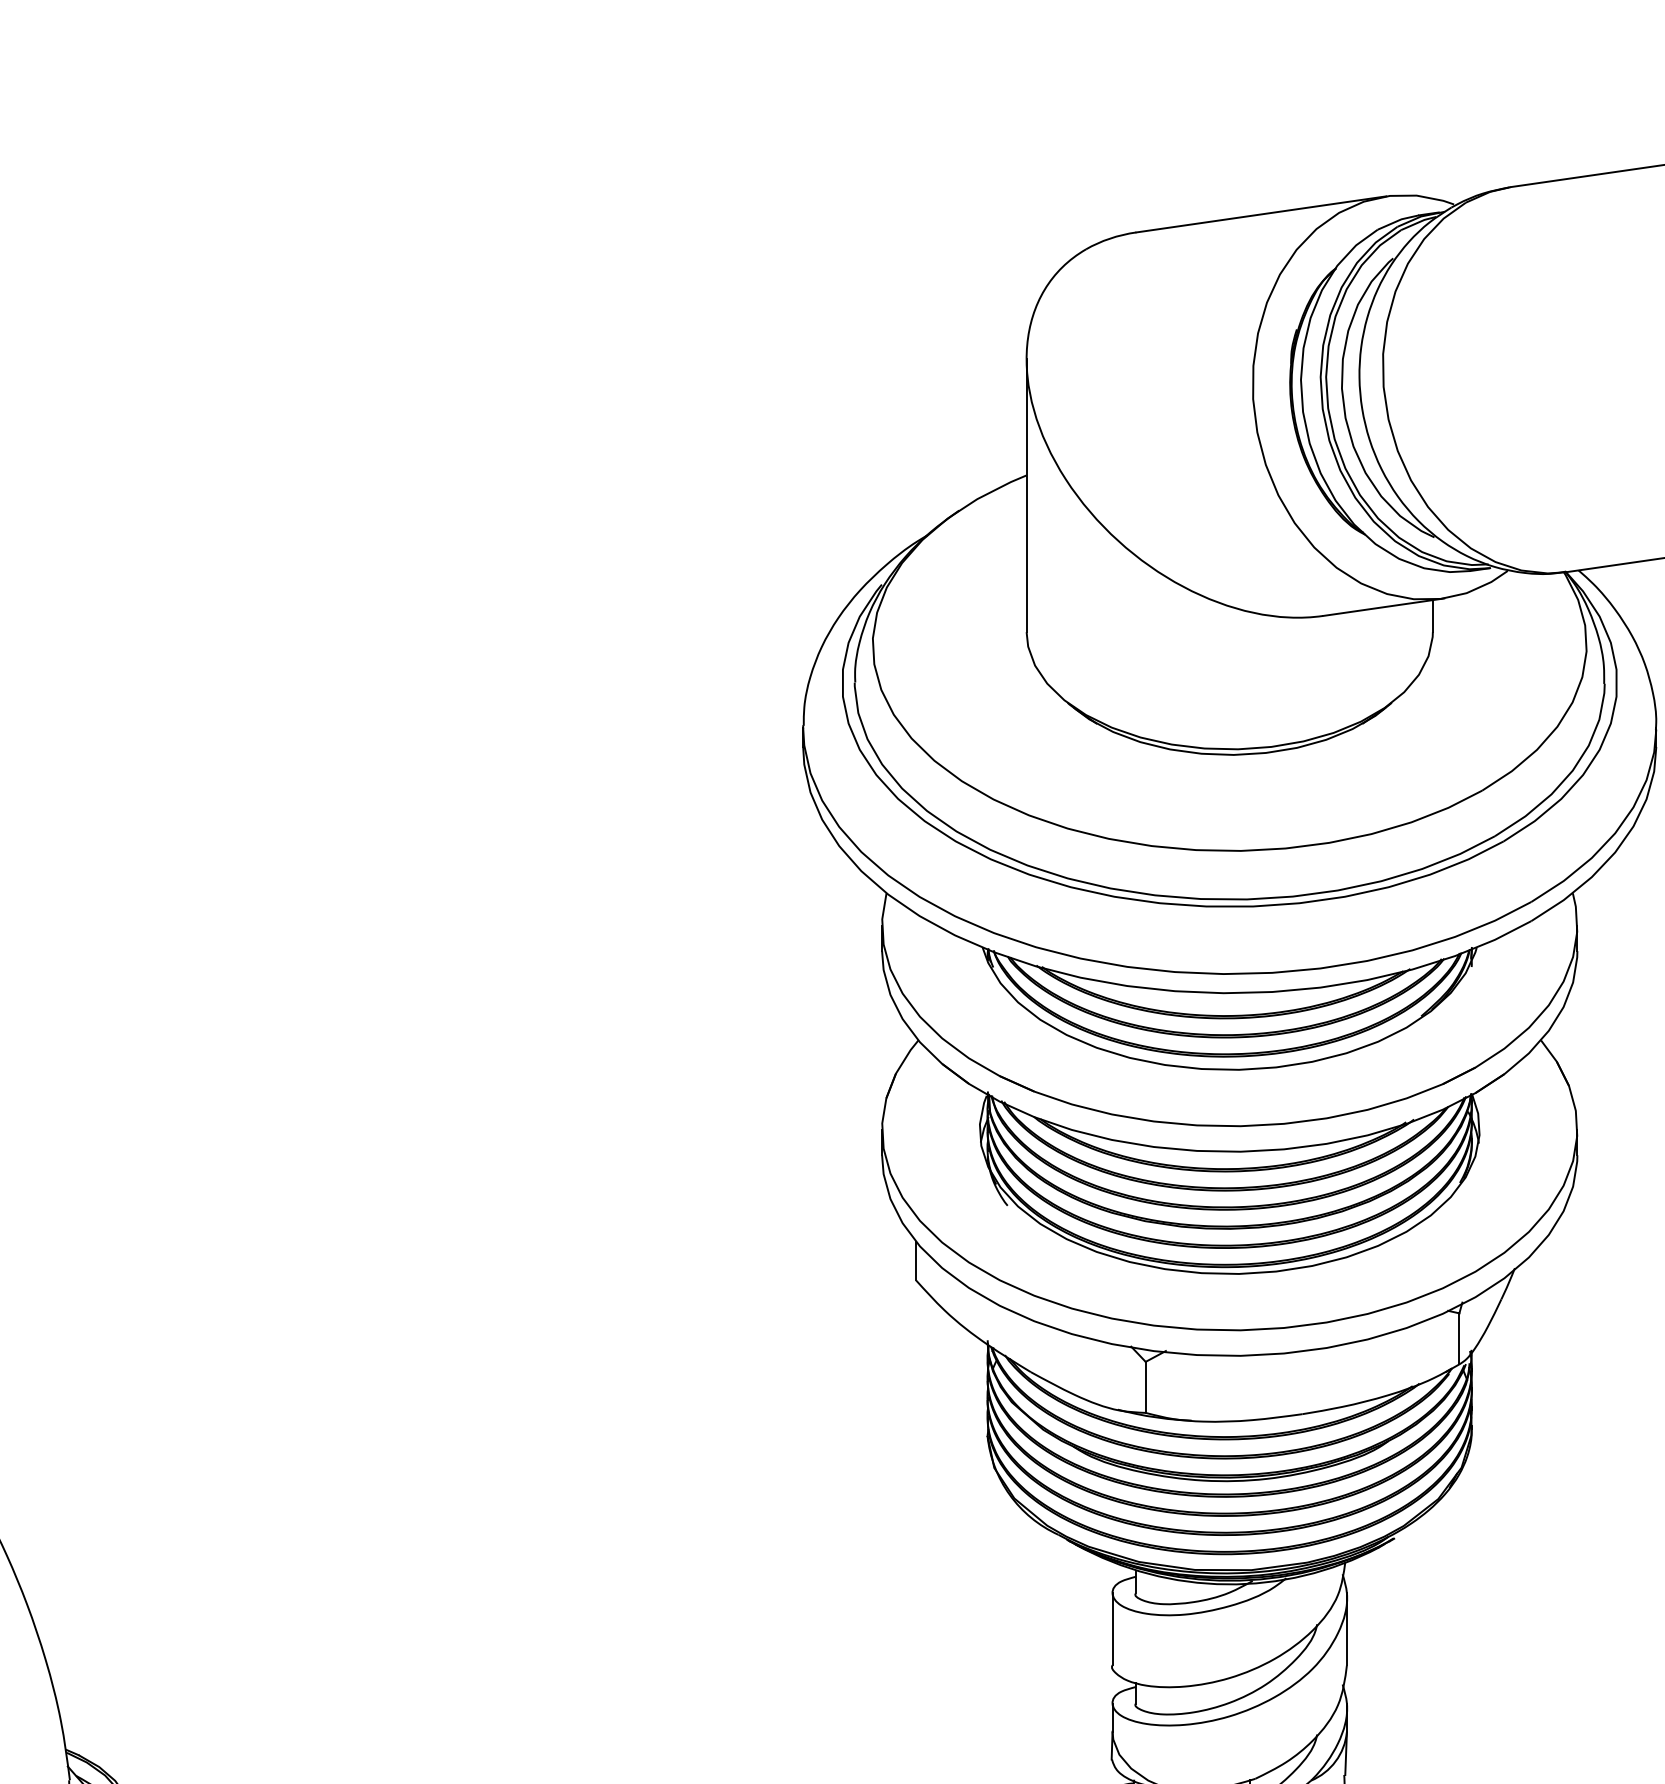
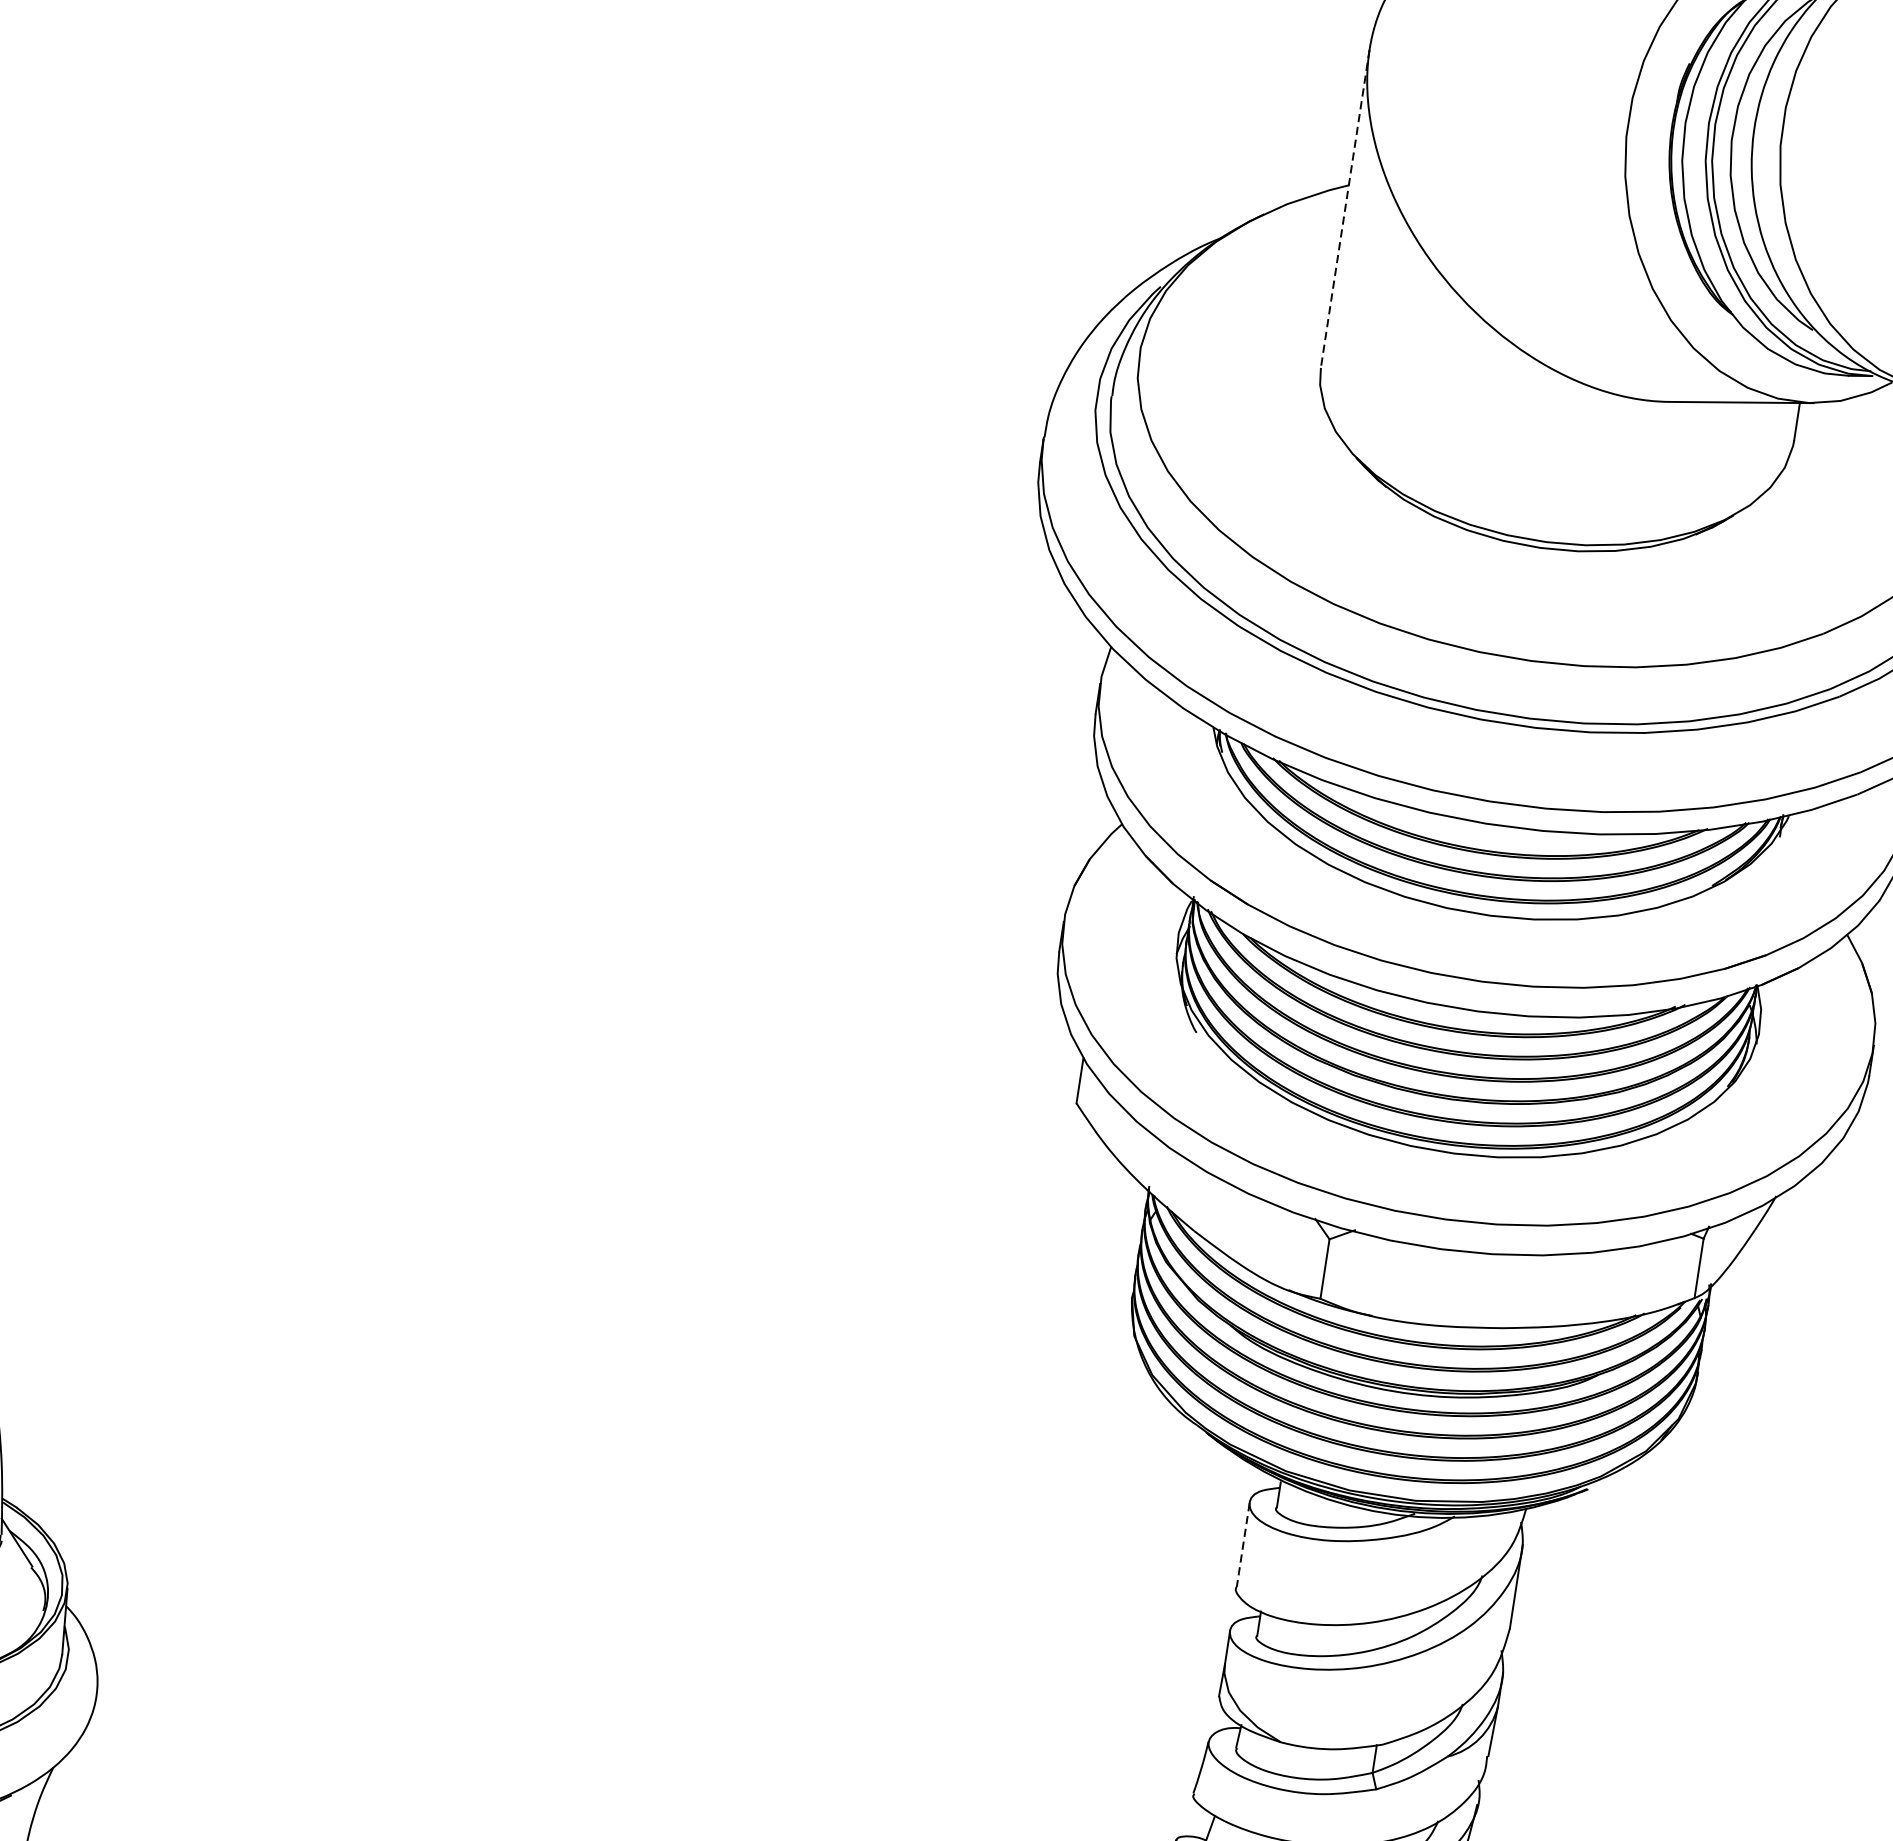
line: (1026, 496) -> (1344, 209), solid -> dashed
line: (1112, 1629) -> (1243, 1545), solid -> dashed

